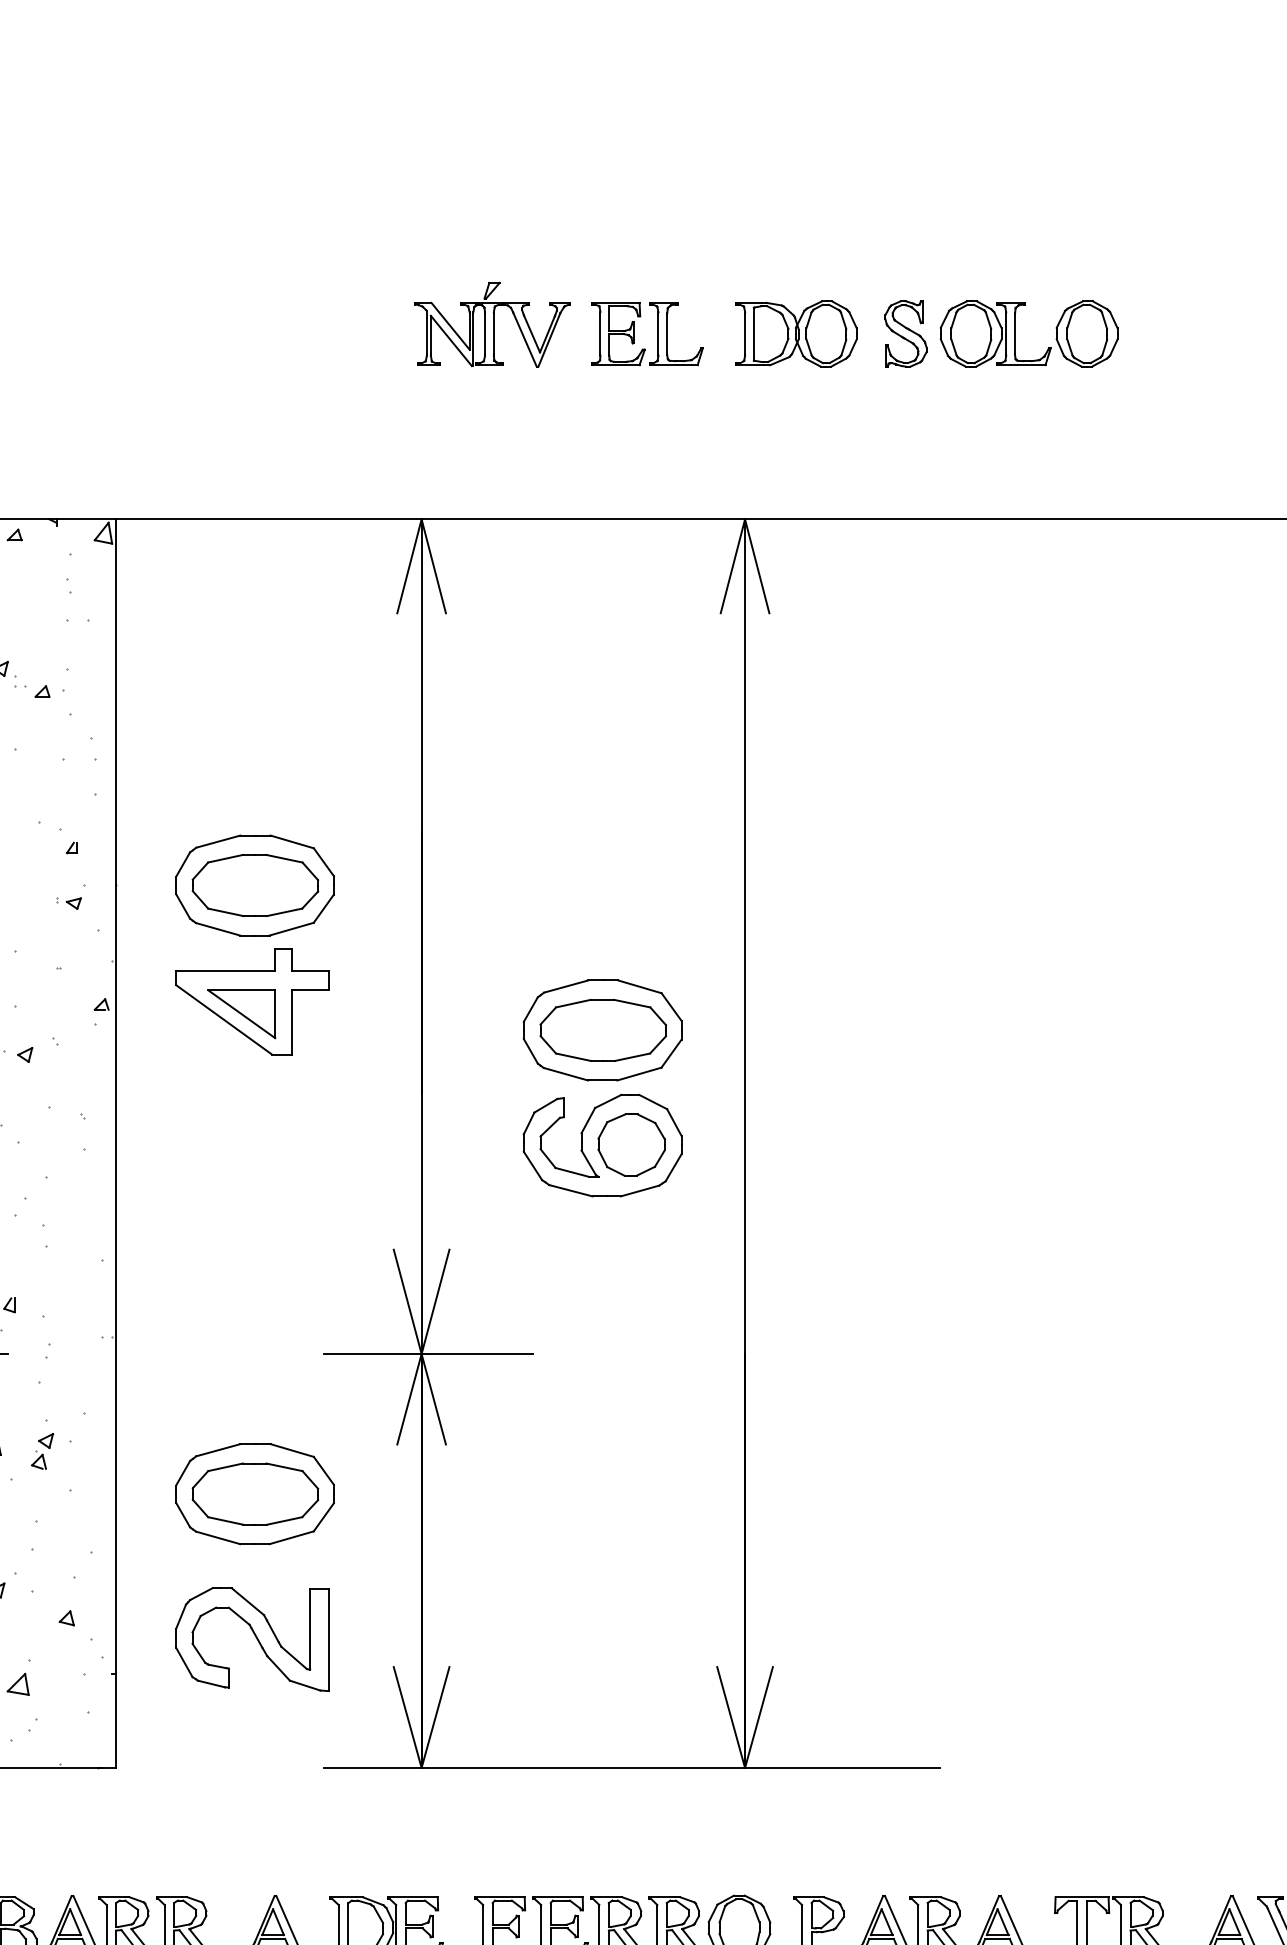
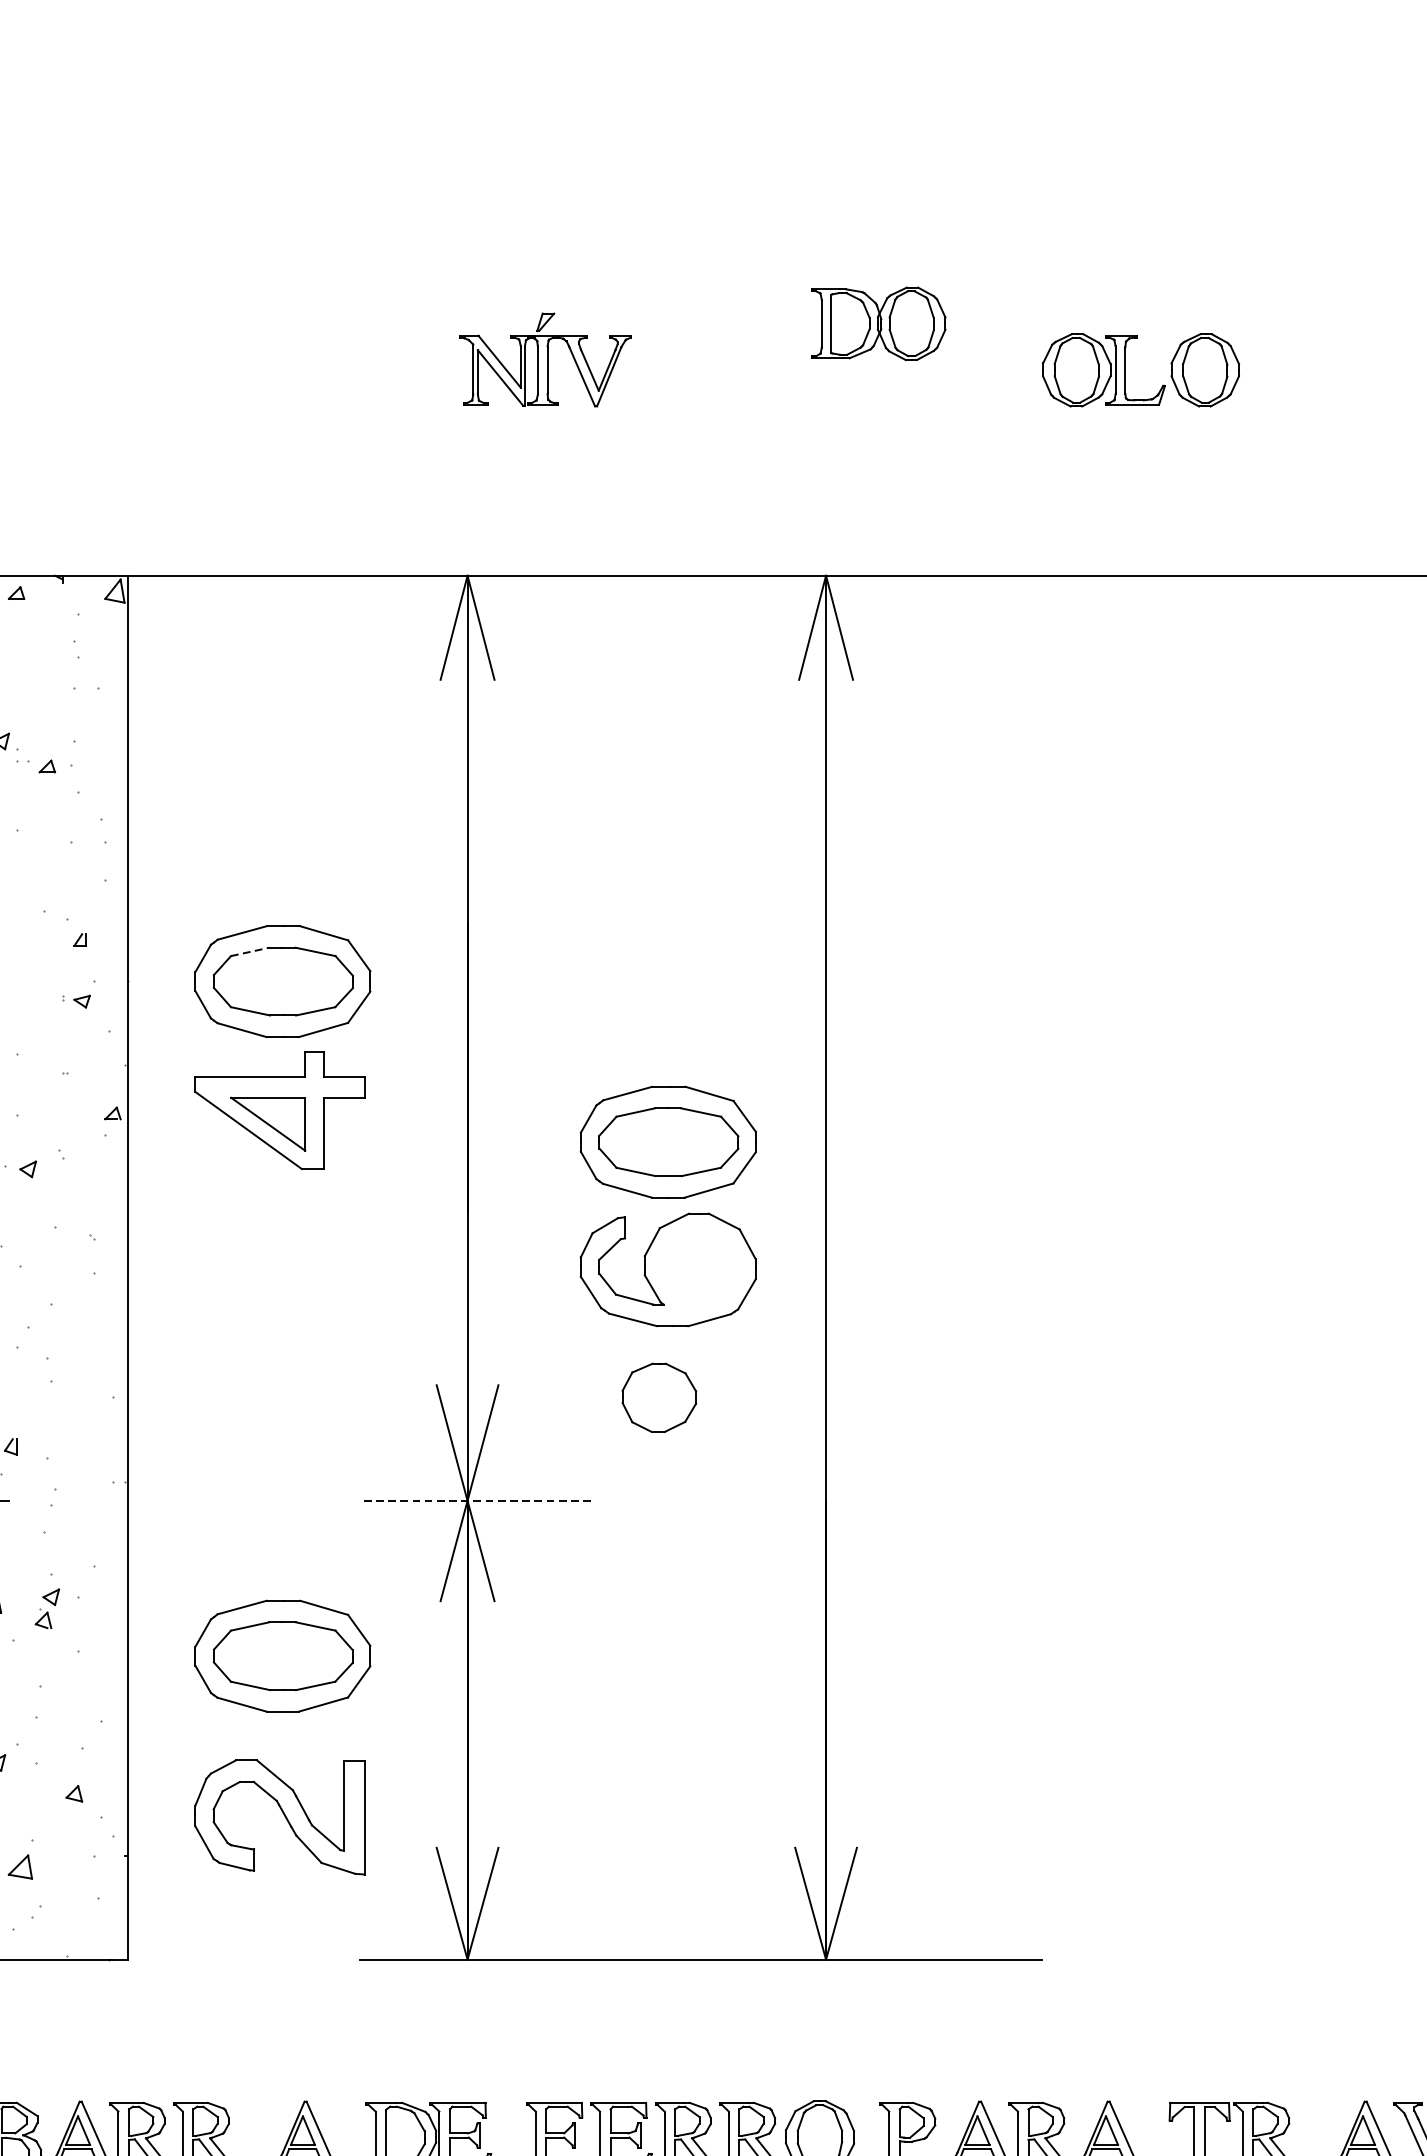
part: (796, 333) -> (878, 323), moved
part: (905, 333) -> (1003, 369), removed
part: (657, 334) -> (729, 370), removed
line: (225, 858) -> (250, 951), solid -> dashed
part: (631, 1144) -> (659, 1397), moved
line: (428, 1354) -> (475, 1501), solid -> dashed

